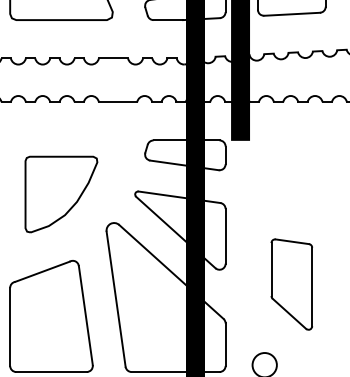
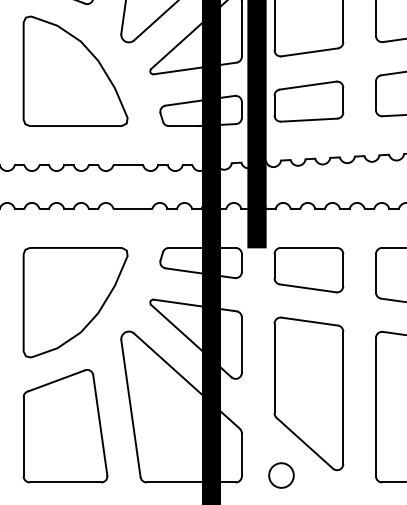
part: (291, 162) -> (308, 270), added
part: (61, 194) -> (75, 302), size x1.43
part: (291, 284) -> (308, 393), size x1.67

